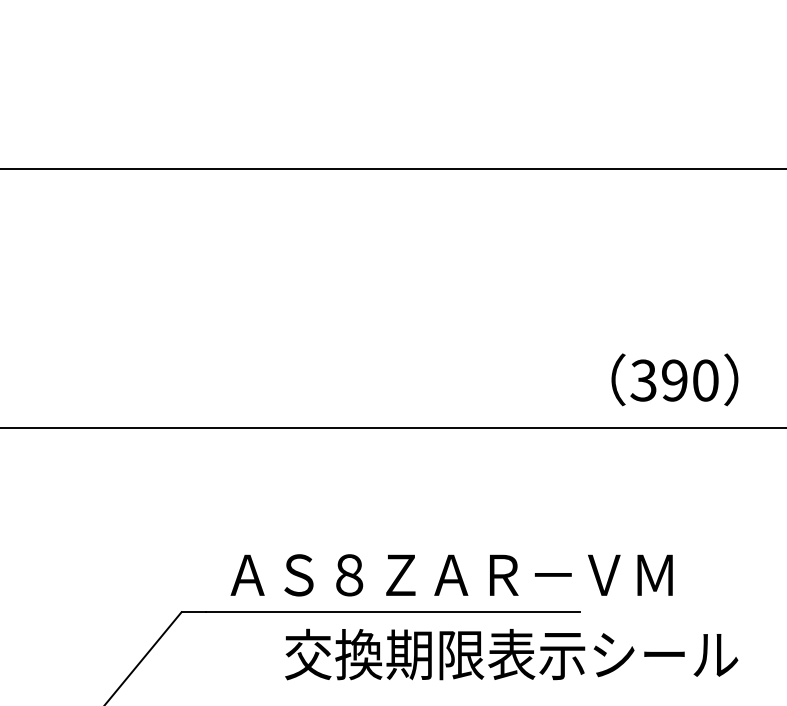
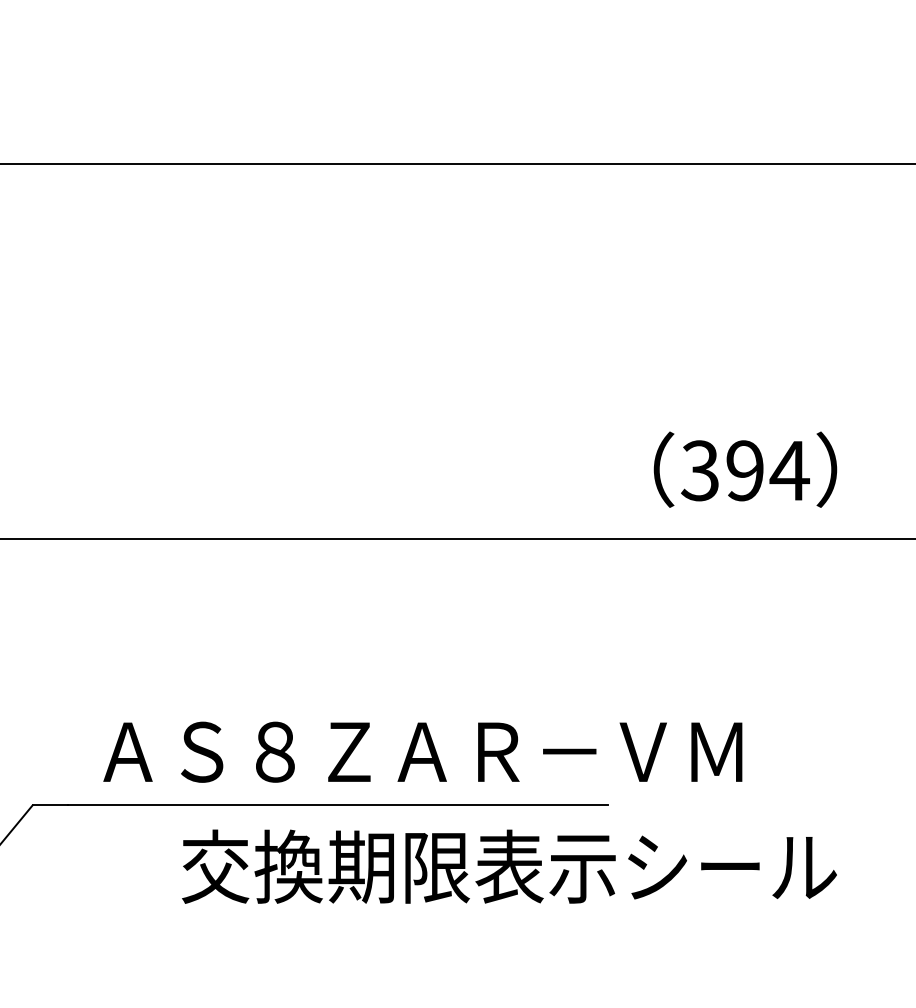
text: (705, 380) -> (789, 470), 390 -> 394

